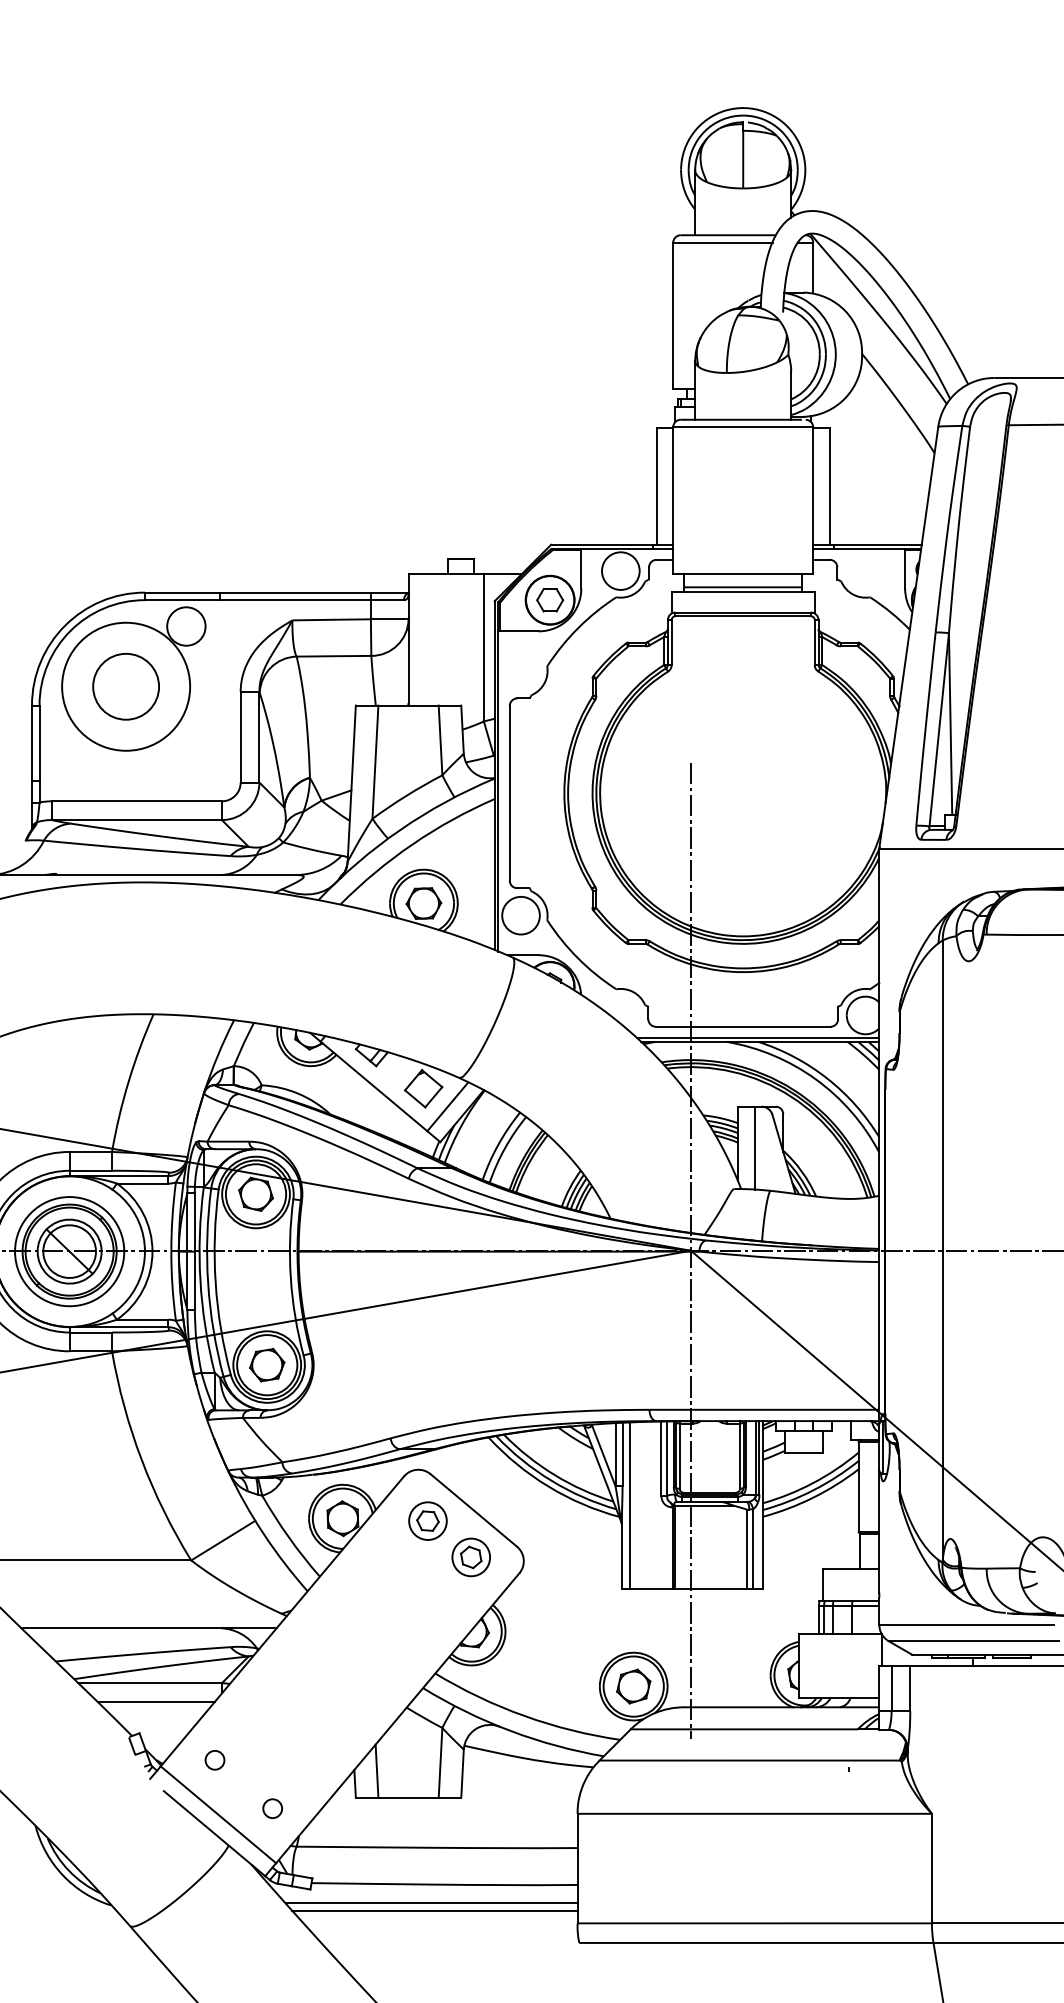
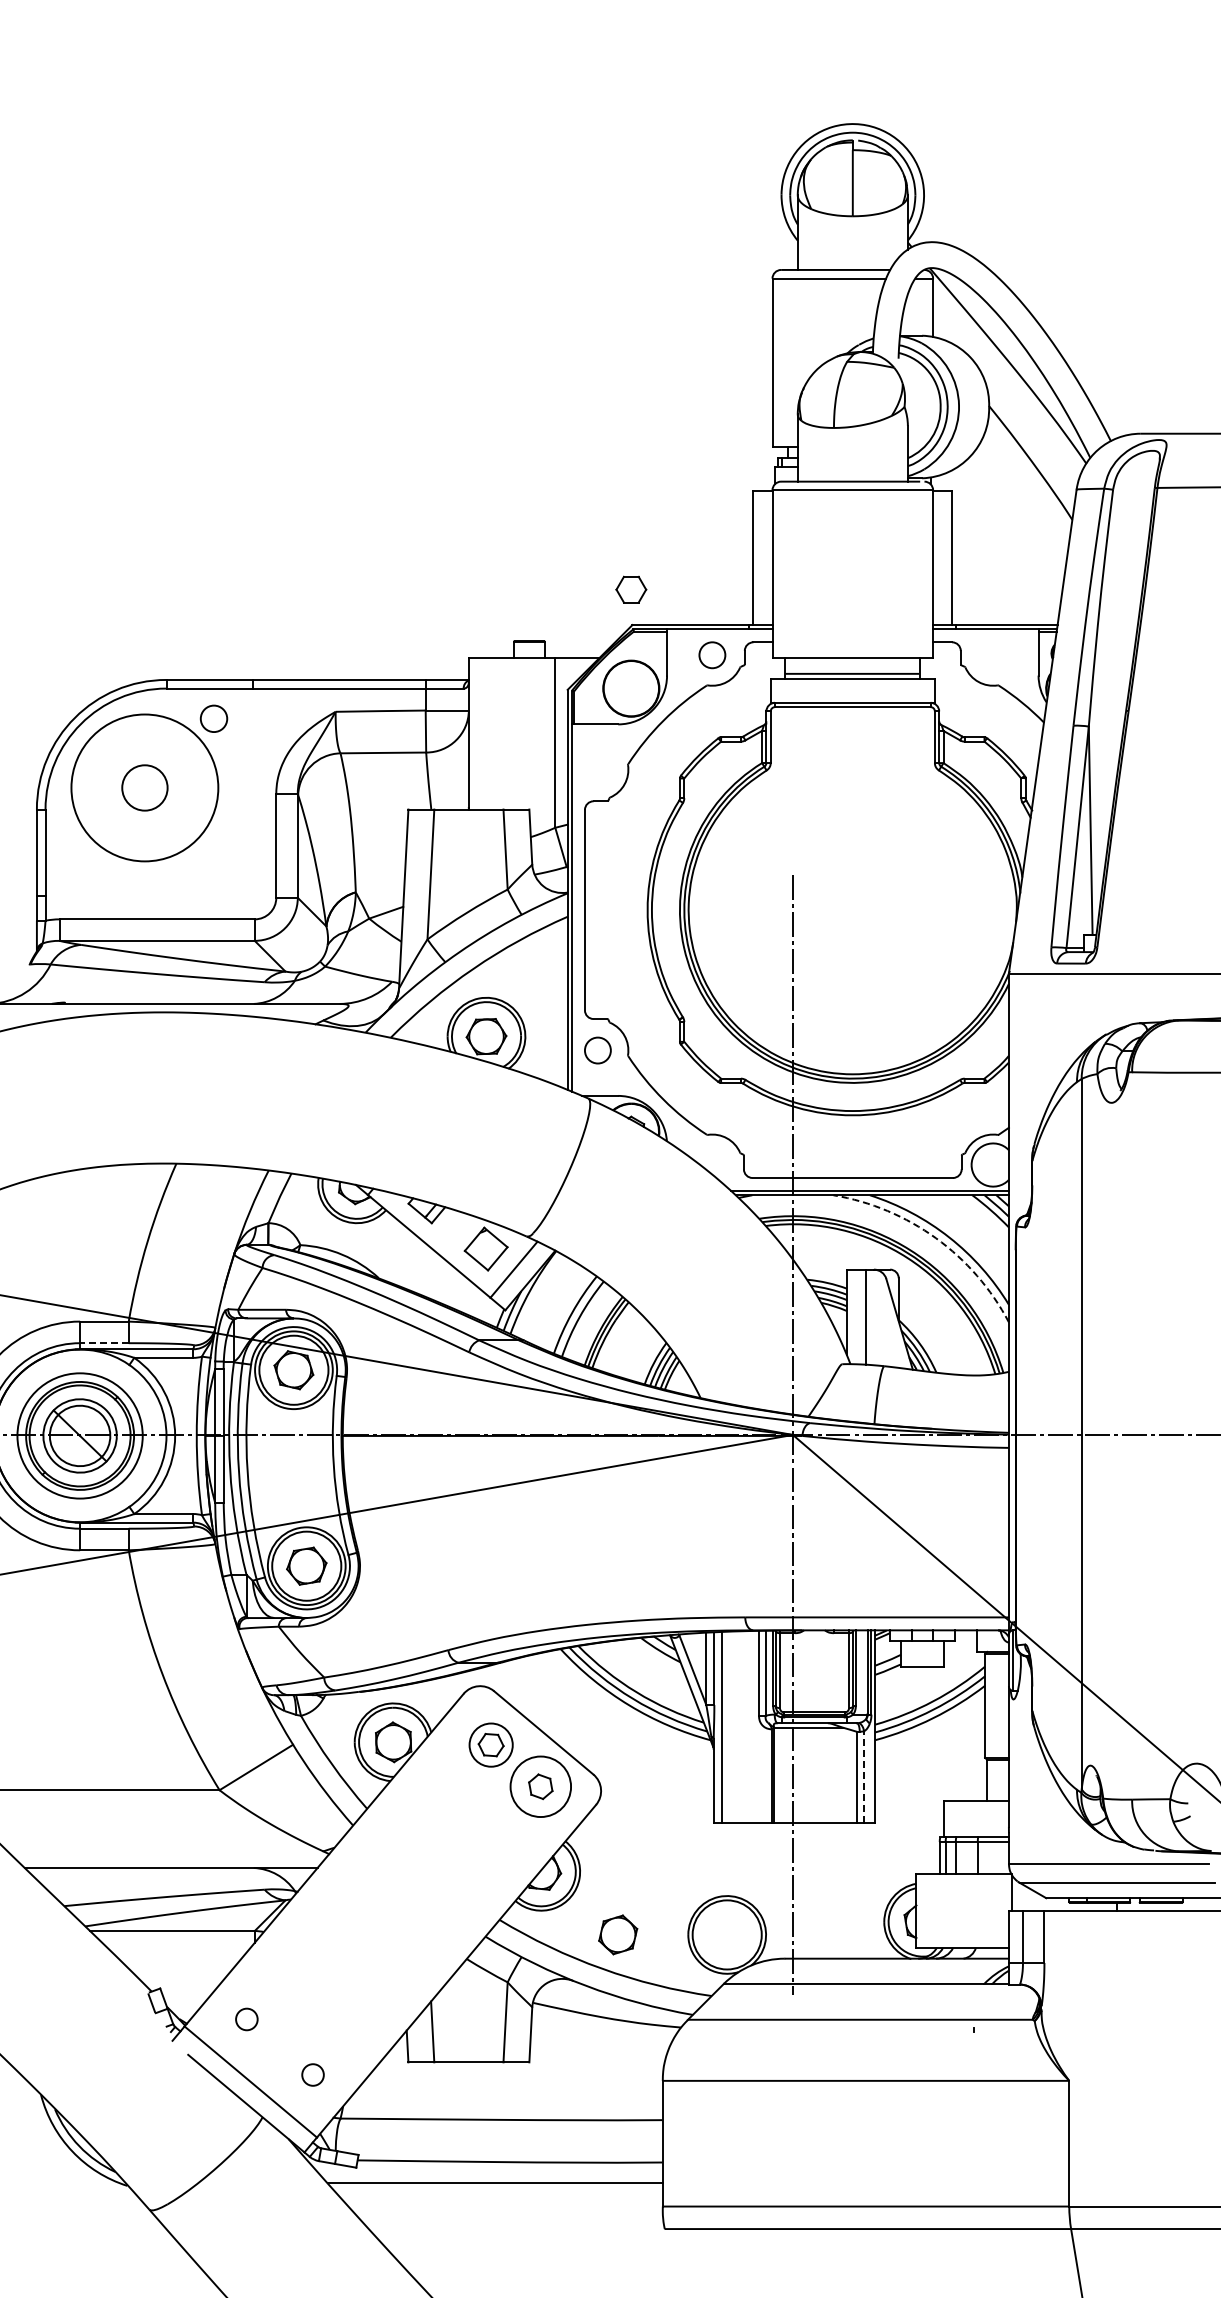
circle: (620, 570) -> (712, 654), size x0.6
part: (550, 600) -> (631, 589), moved
circle: (185, 626) -> (213, 718), size x0.6
circle: (125, 686) -> (144, 787), size x0.6
circle: (520, 915) -> (597, 1050), size x0.6
arc: (816, 1079) -> (936, 1238), solid -> dashed
line: (90, 1171) -> (103, 1343), solid -> dashed
line: (753, 1548) -> (864, 1776), solid -> dashed
circle: (470, 1557) -> (540, 1786), size x1.4
part: (633, 1686) -> (618, 1934), moved
line: (156, 1701) -> (179, 1952), removed
line: (434, 1910) -> (498, 2191), removed

